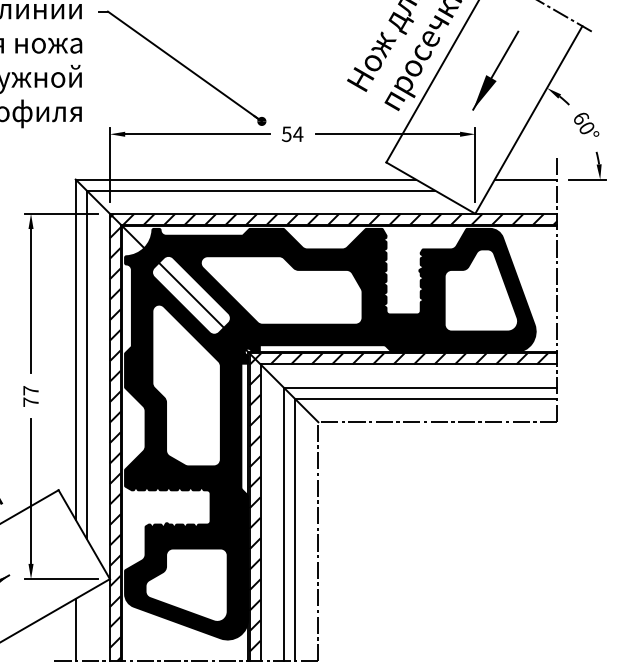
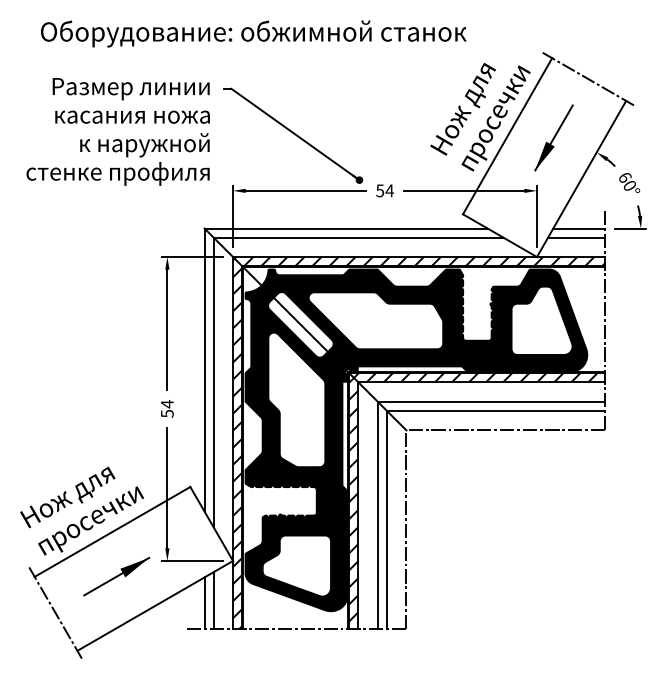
line: (522, 190) -> (576, 237), added
text: (31, 395) -> (167, 408), 77 -> 54
line: (86, 626) -> (213, 600), added

